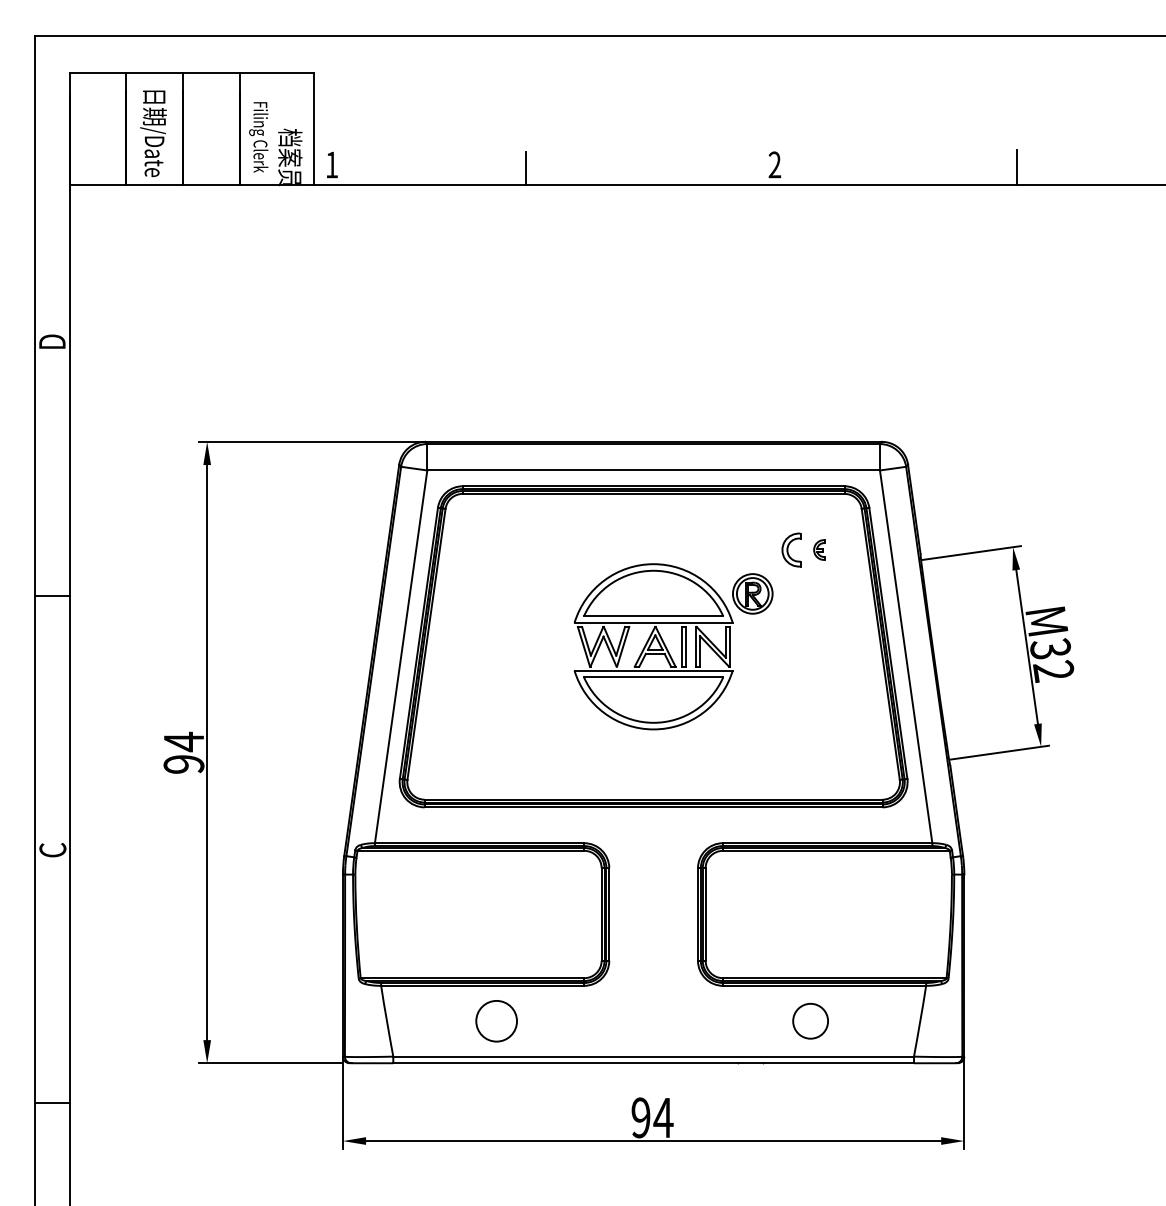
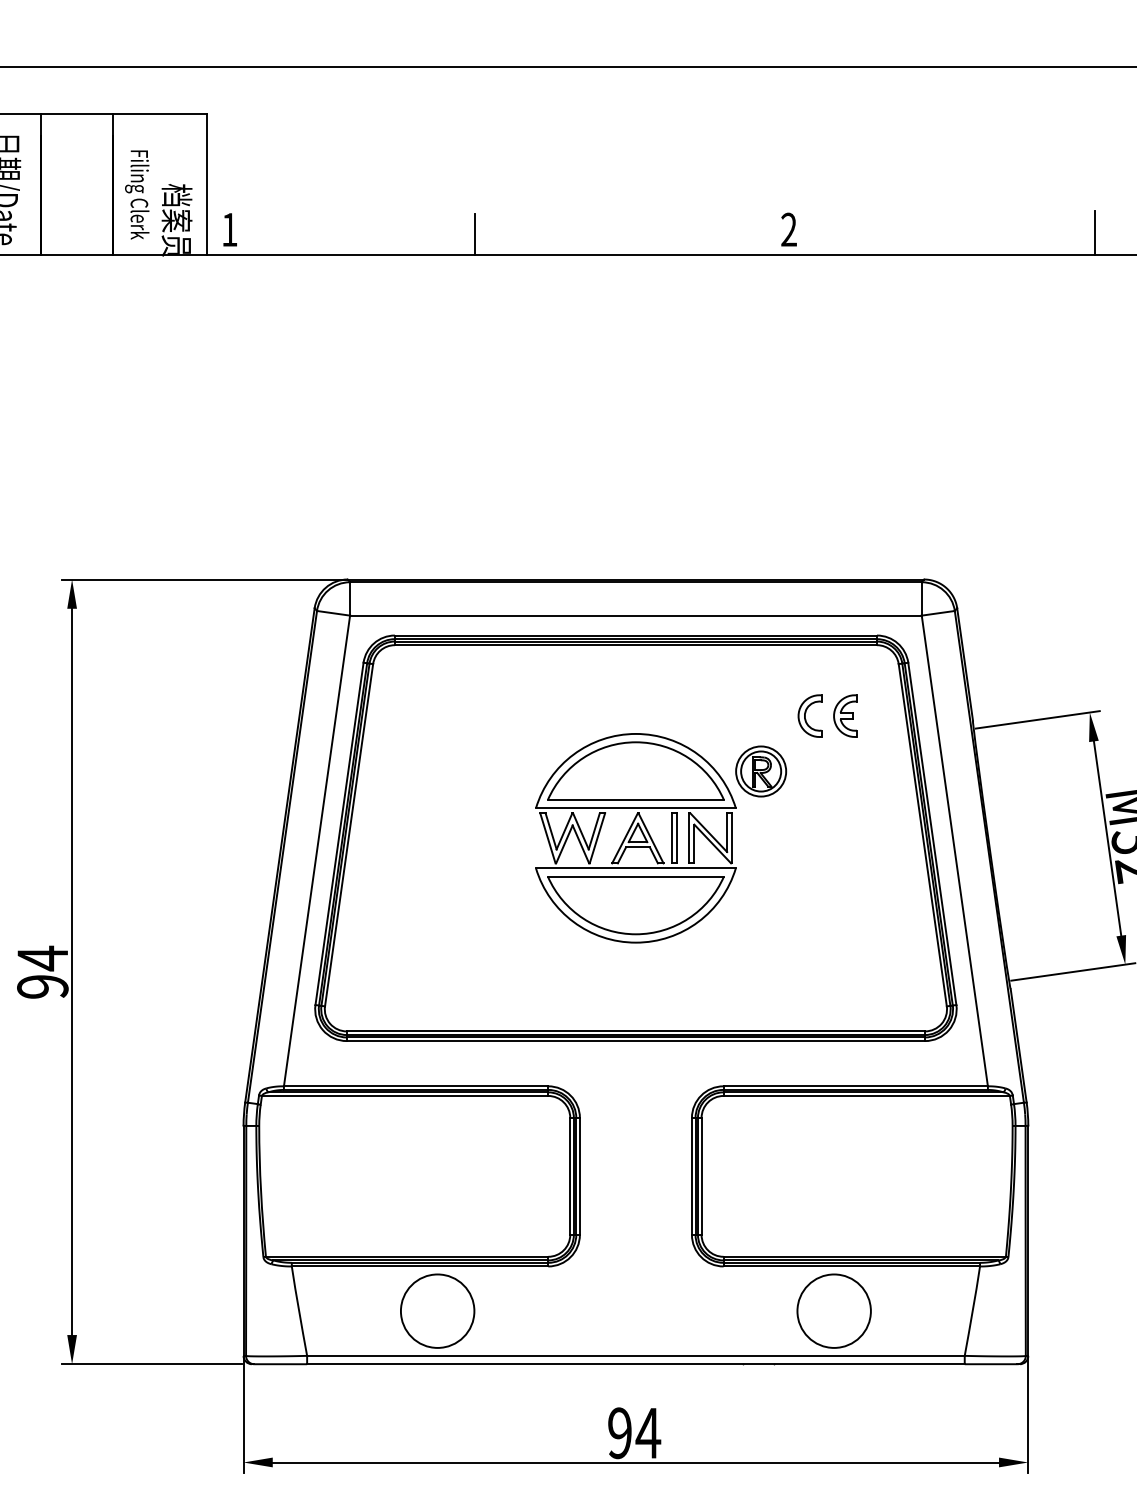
part: (819, 549) -> (845, 715), size x1.67
circle: (496, 1021) -> (437, 1311), size x1.43
circle: (810, 1021) -> (834, 1311), size x1.67

